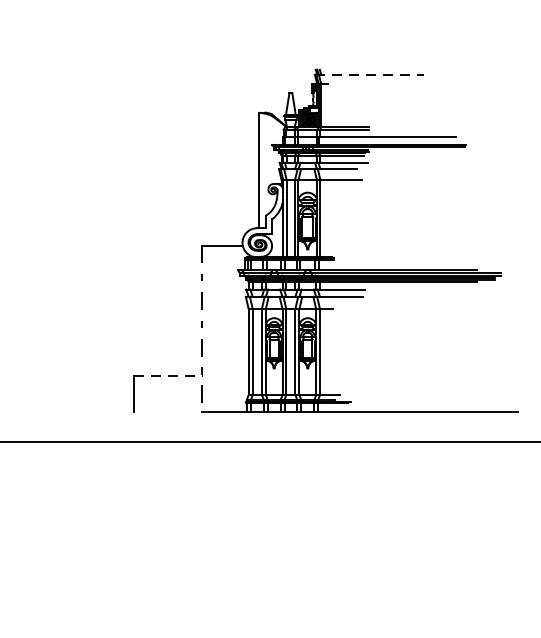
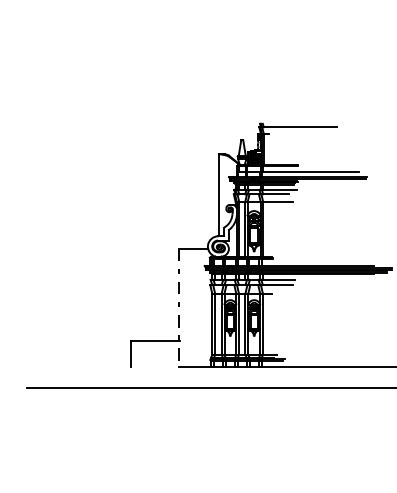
line: (368, 75) -> (297, 127), dashed -> solid
line: (168, 376) -> (155, 341), dashed -> solid

